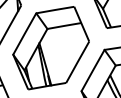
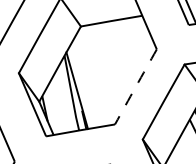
arc: (77, 62) -> (135, 87), solid -> dashed

